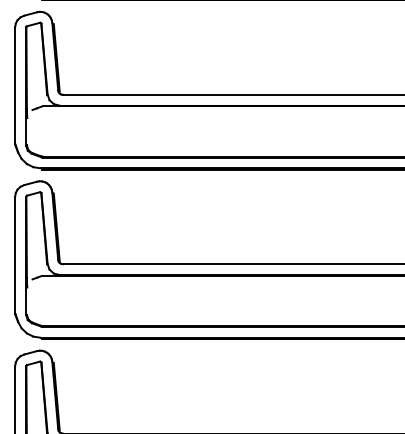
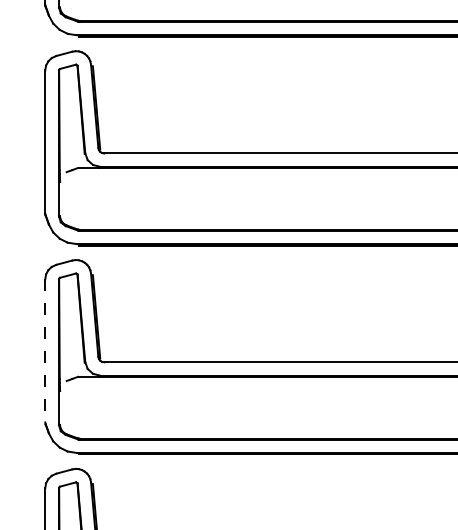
line: (15, 255) -> (45, 351), solid -> dashed

